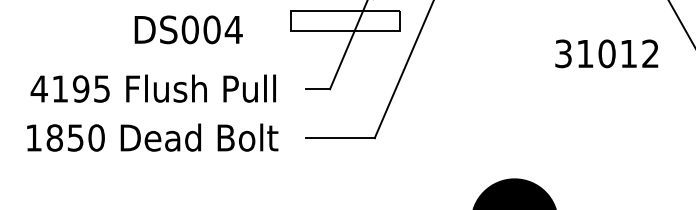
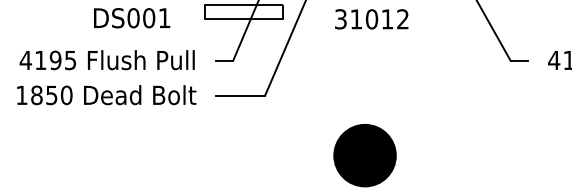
text: (233, 30) -> (164, 18), DS004 -> DS001
text: (606, 54) -> (371, 19), moved

